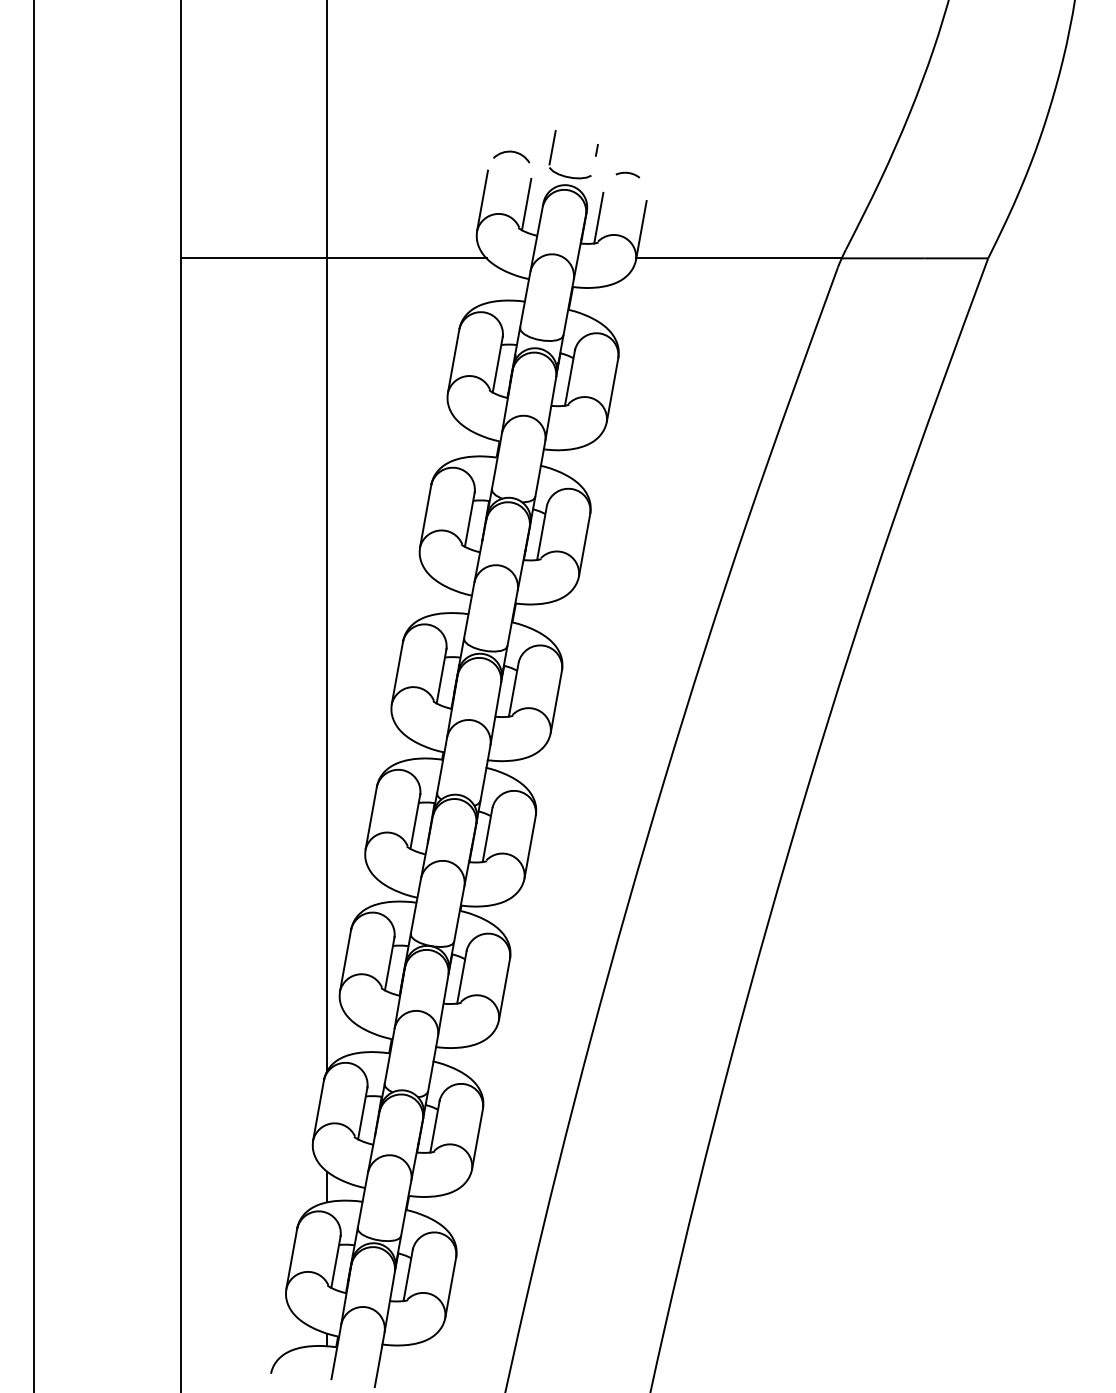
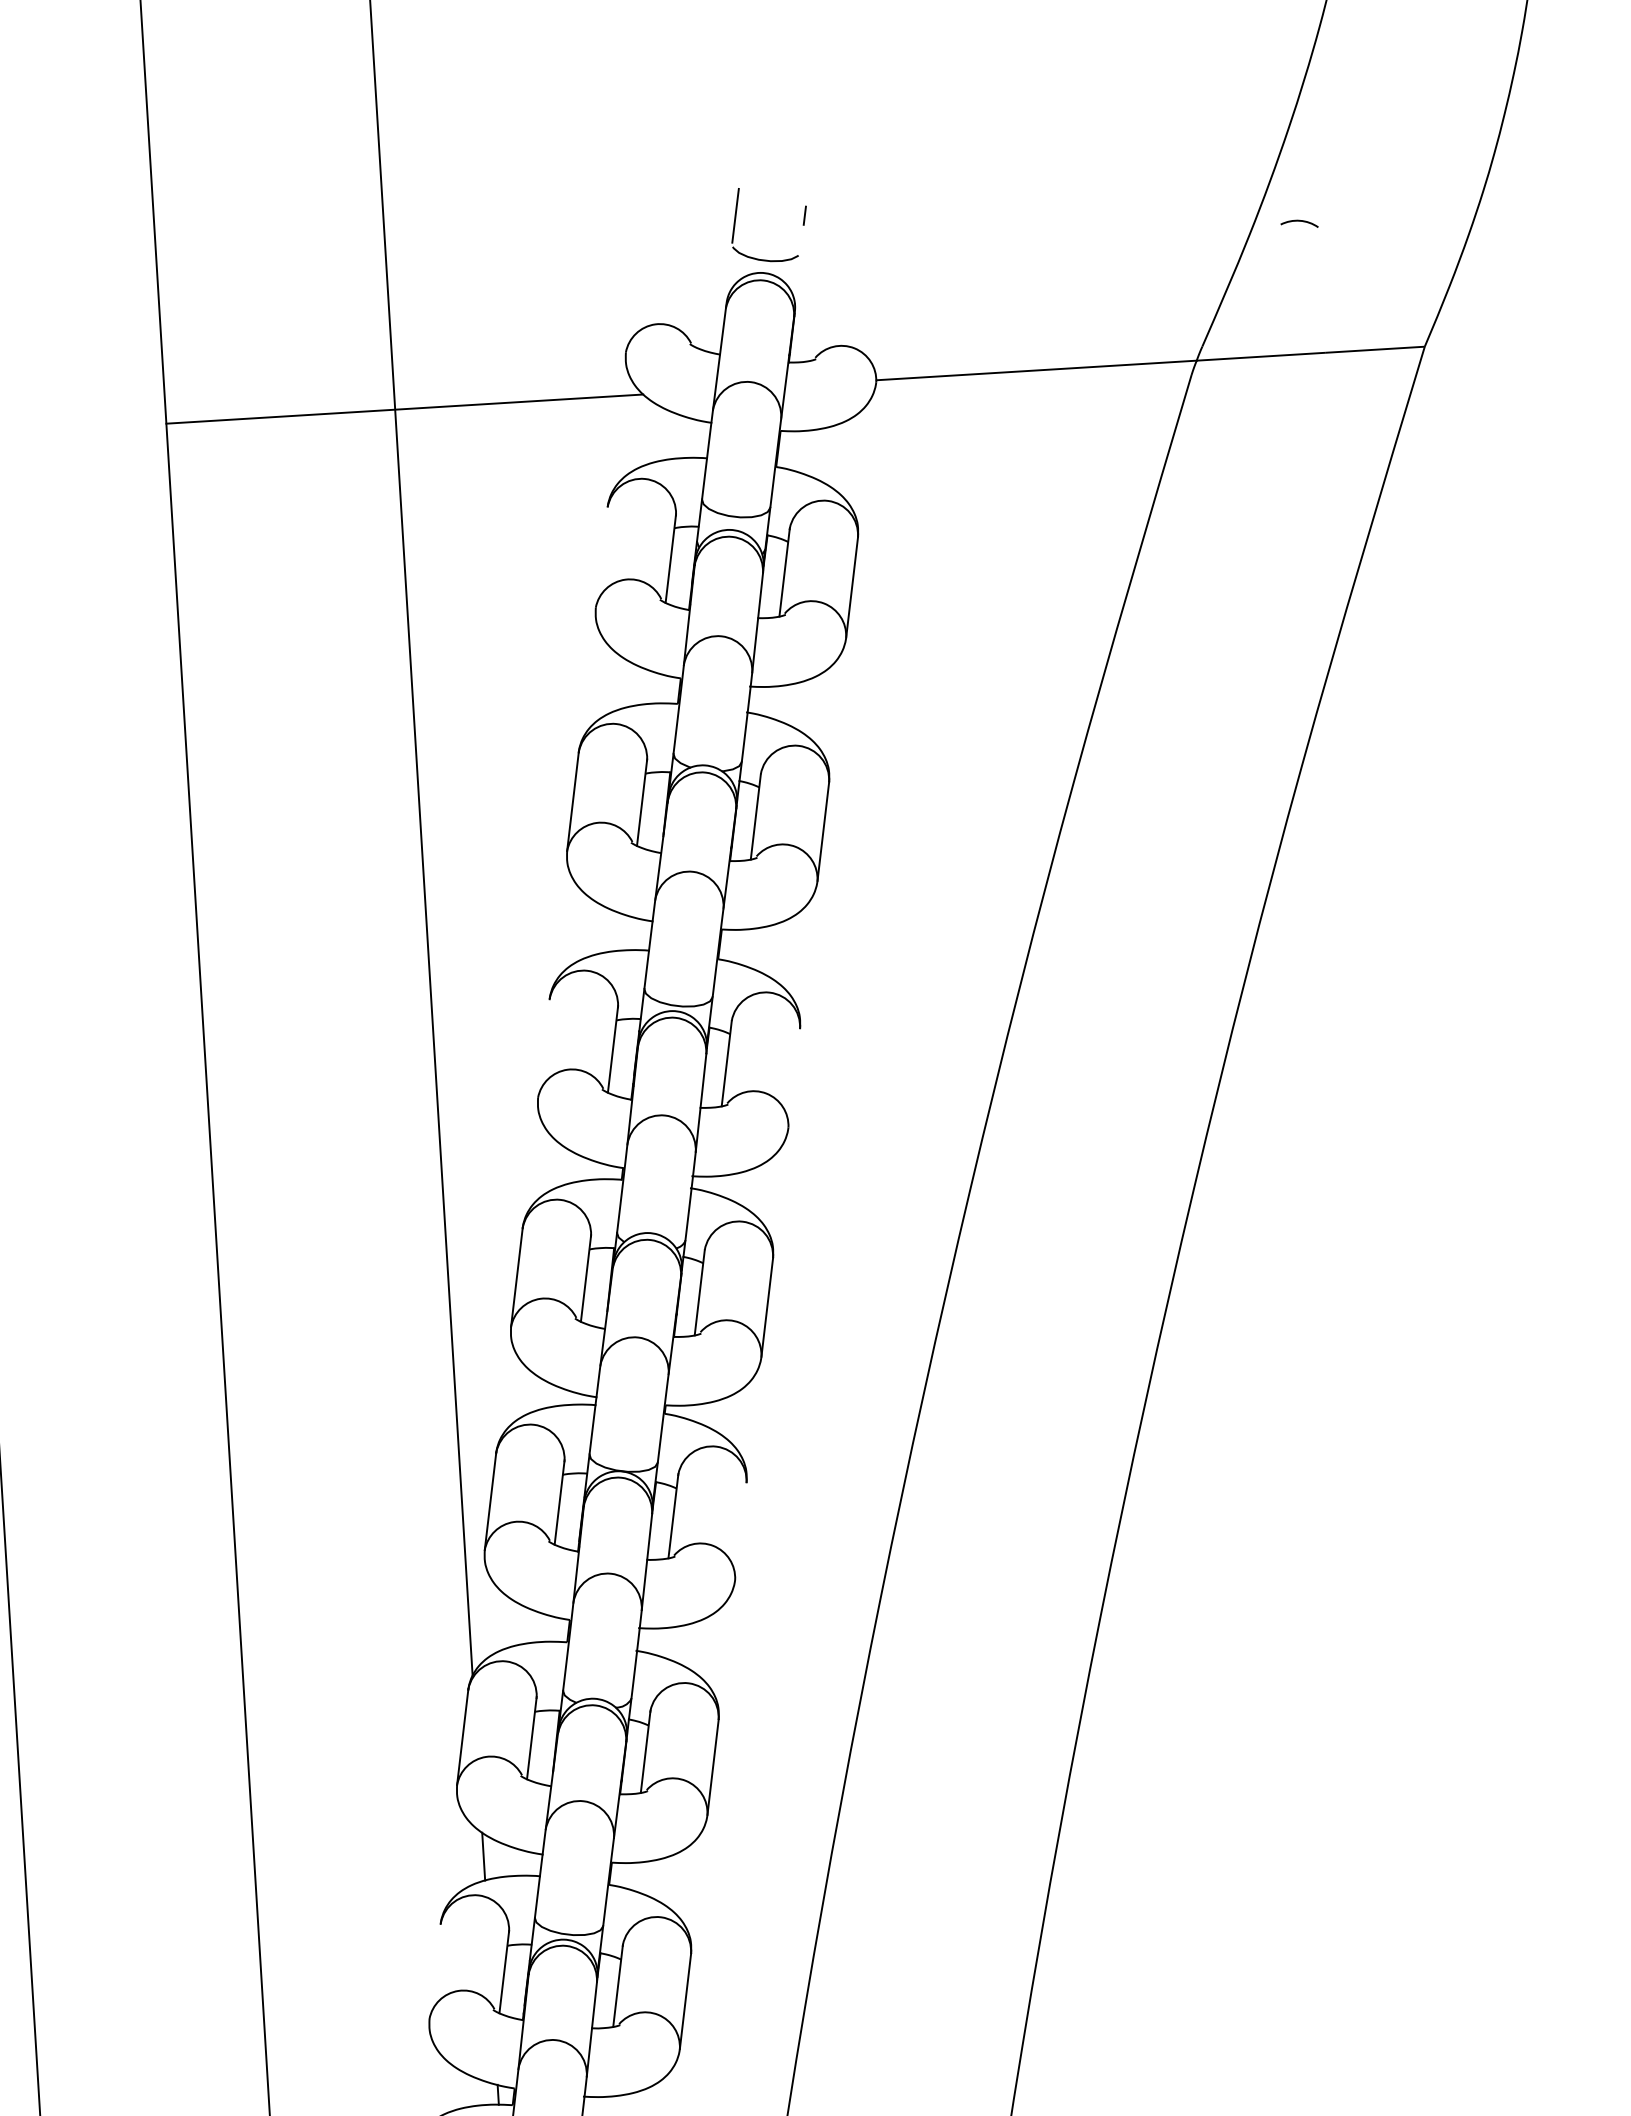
arc: (511, 152) -> (671, 227), removed
arc: (627, 173) -> (1298, 221), moved
line: (482, 200) -> (631, 304), removed
line: (526, 204) -> (700, 306), removed
line: (598, 217) -> (813, 320), removed
line: (641, 230) -> (881, 336), removed
line: (453, 360) -> (601, 556), removed
line: (397, 672) -> (543, 1048), removed
line: (556, 701) -> (794, 1078), removed
line: (504, 988) -> (740, 1530), removed
line: (291, 1258) -> (434, 1971), removed

